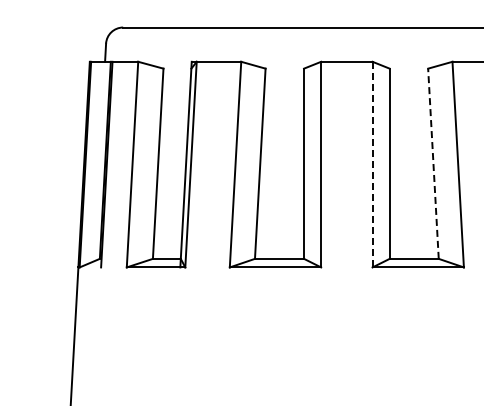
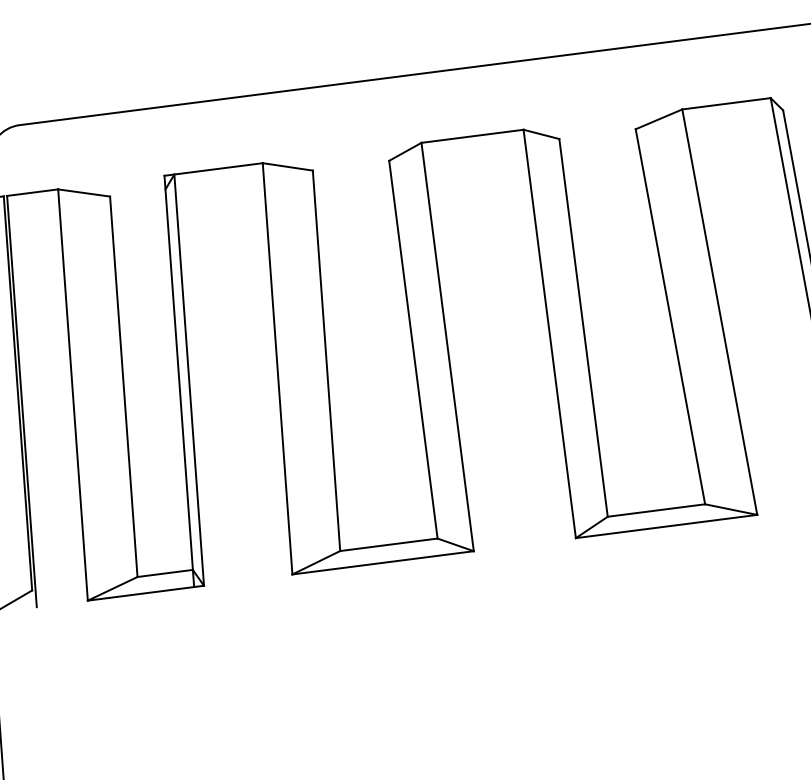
line: (433, 163) -> (670, 316), dashed -> solid
line: (372, 164) -> (549, 333), dashed -> solid

